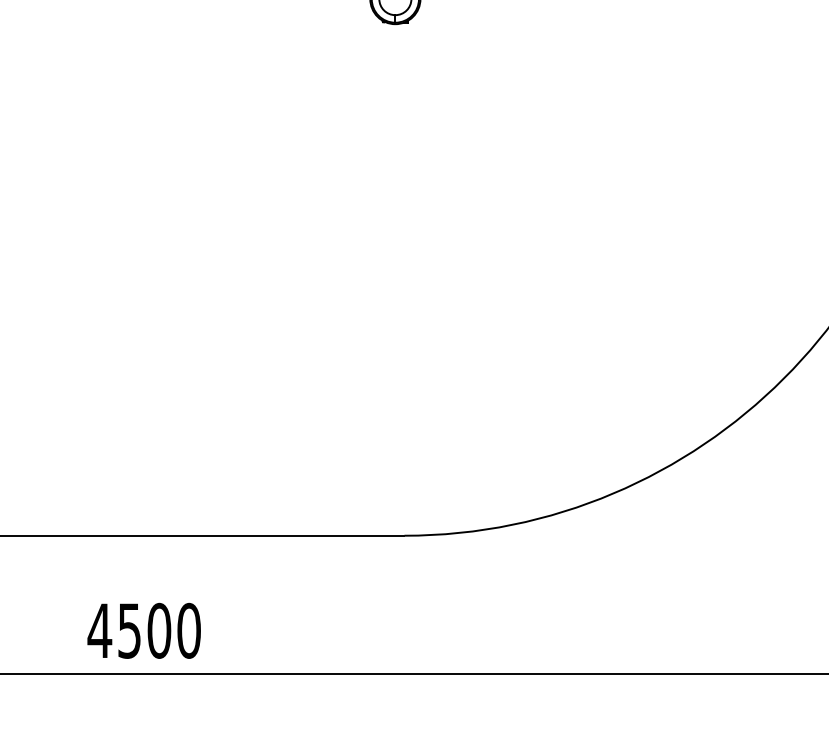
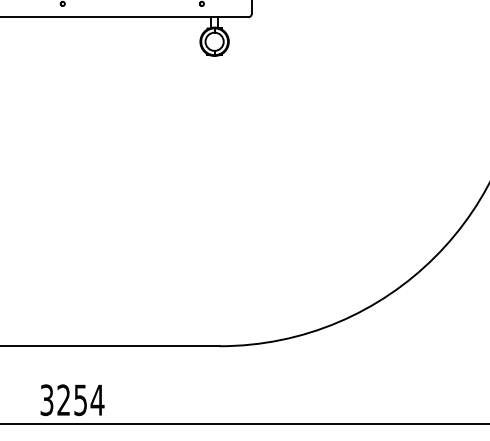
text: (144, 631) -> (72, 400), 4500 -> 3254

